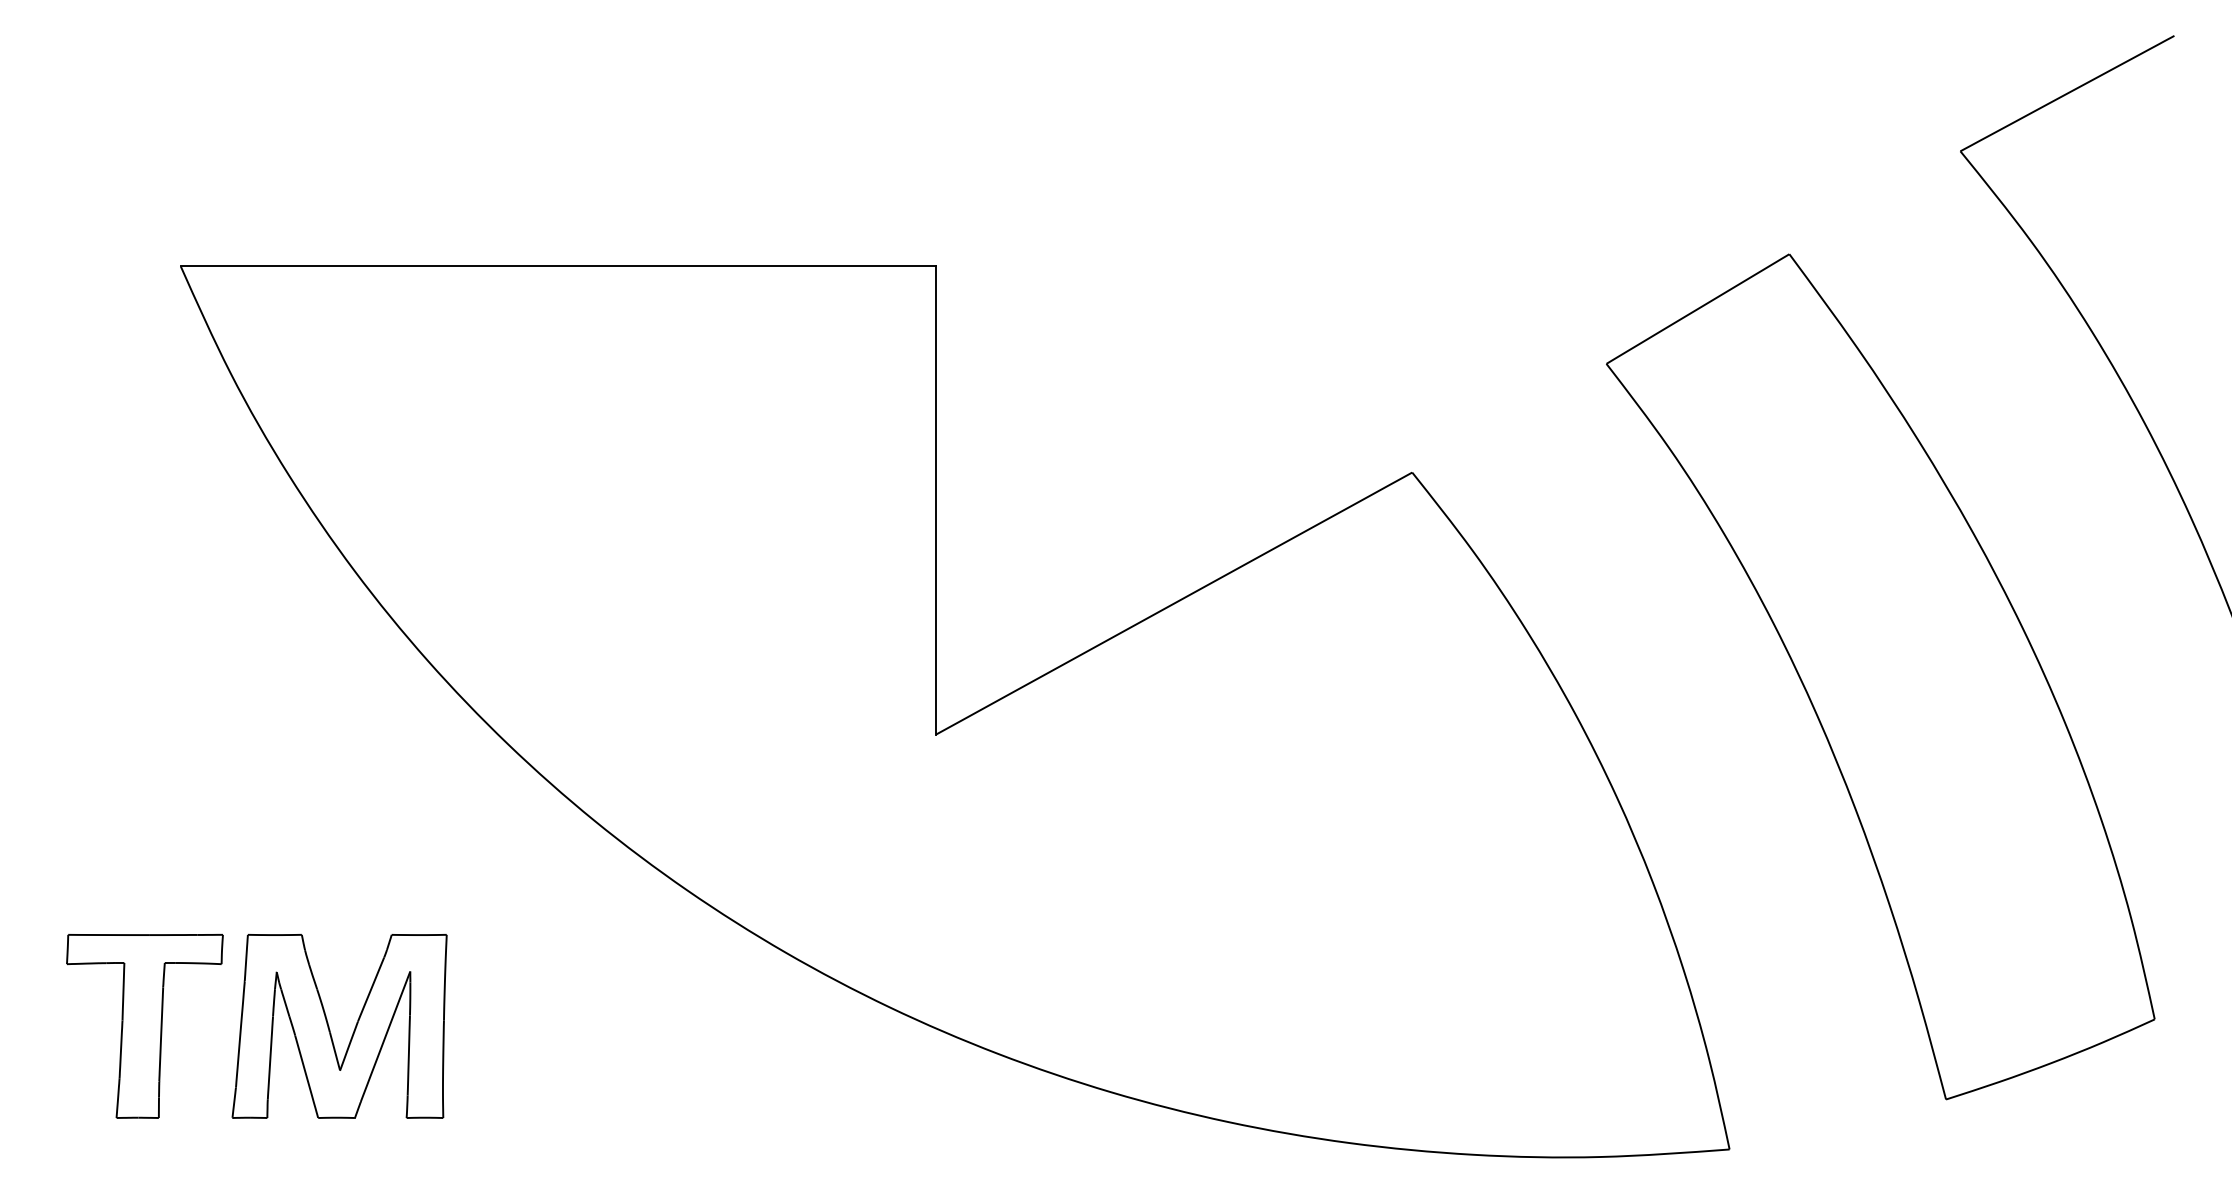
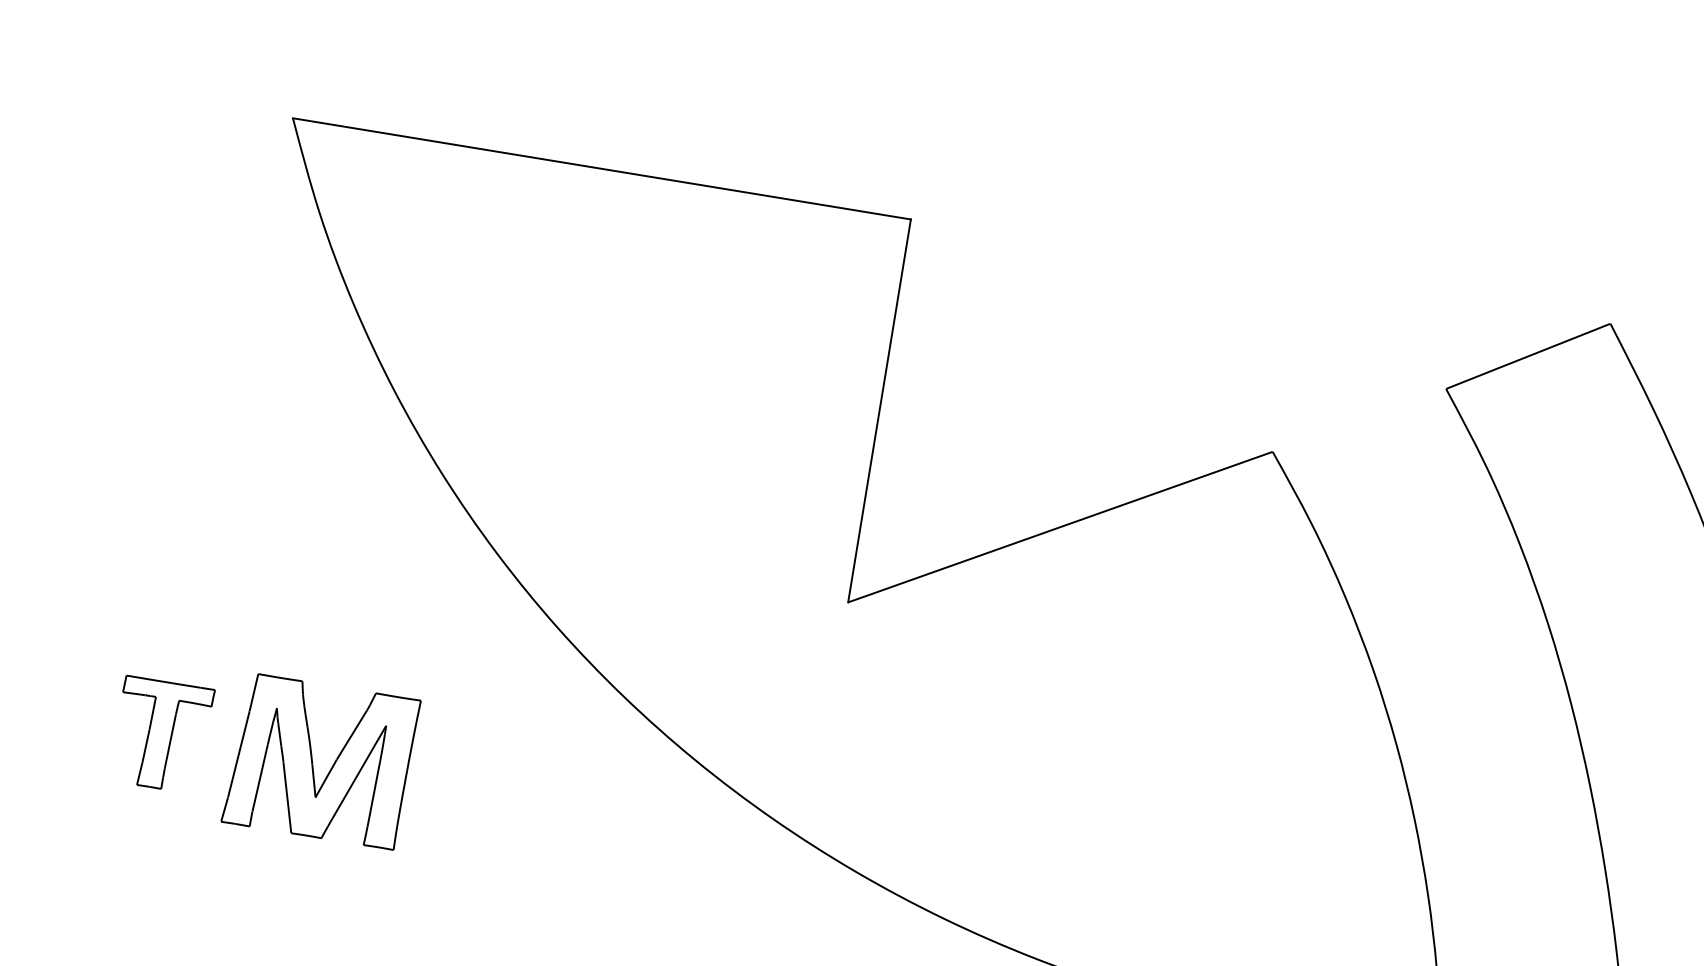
part: (144, 1026) -> (161, 735), size x0.7

